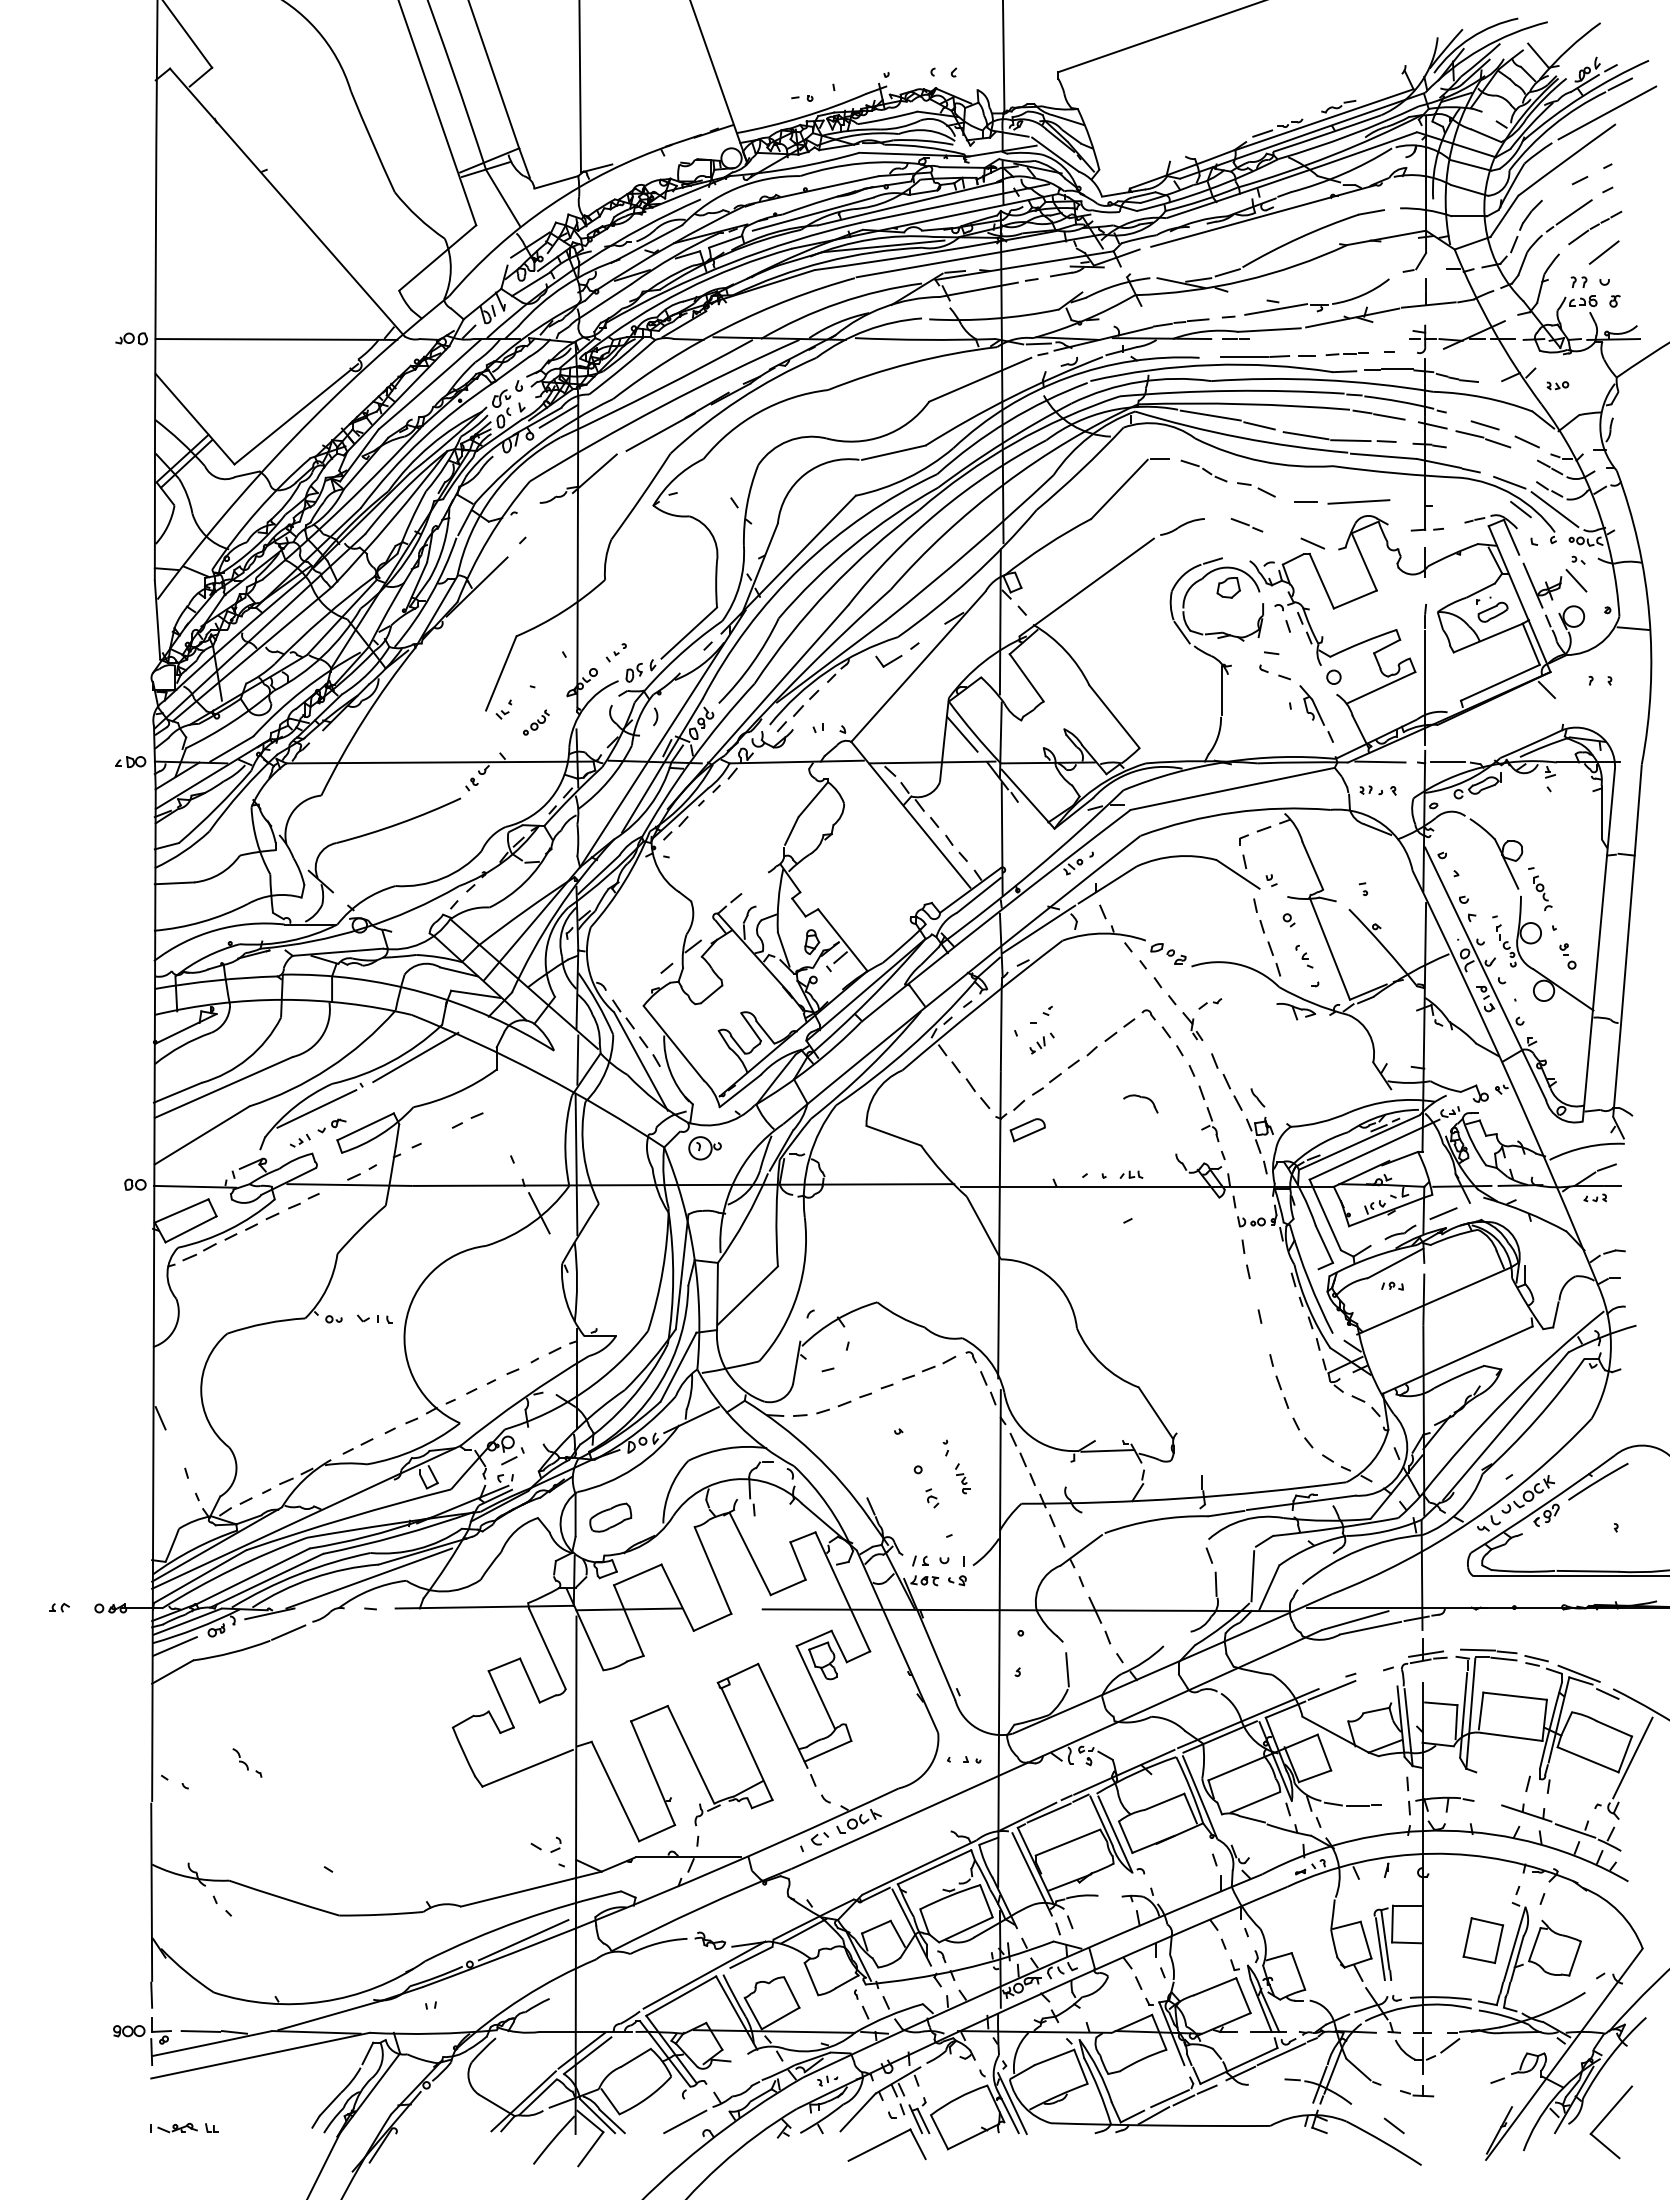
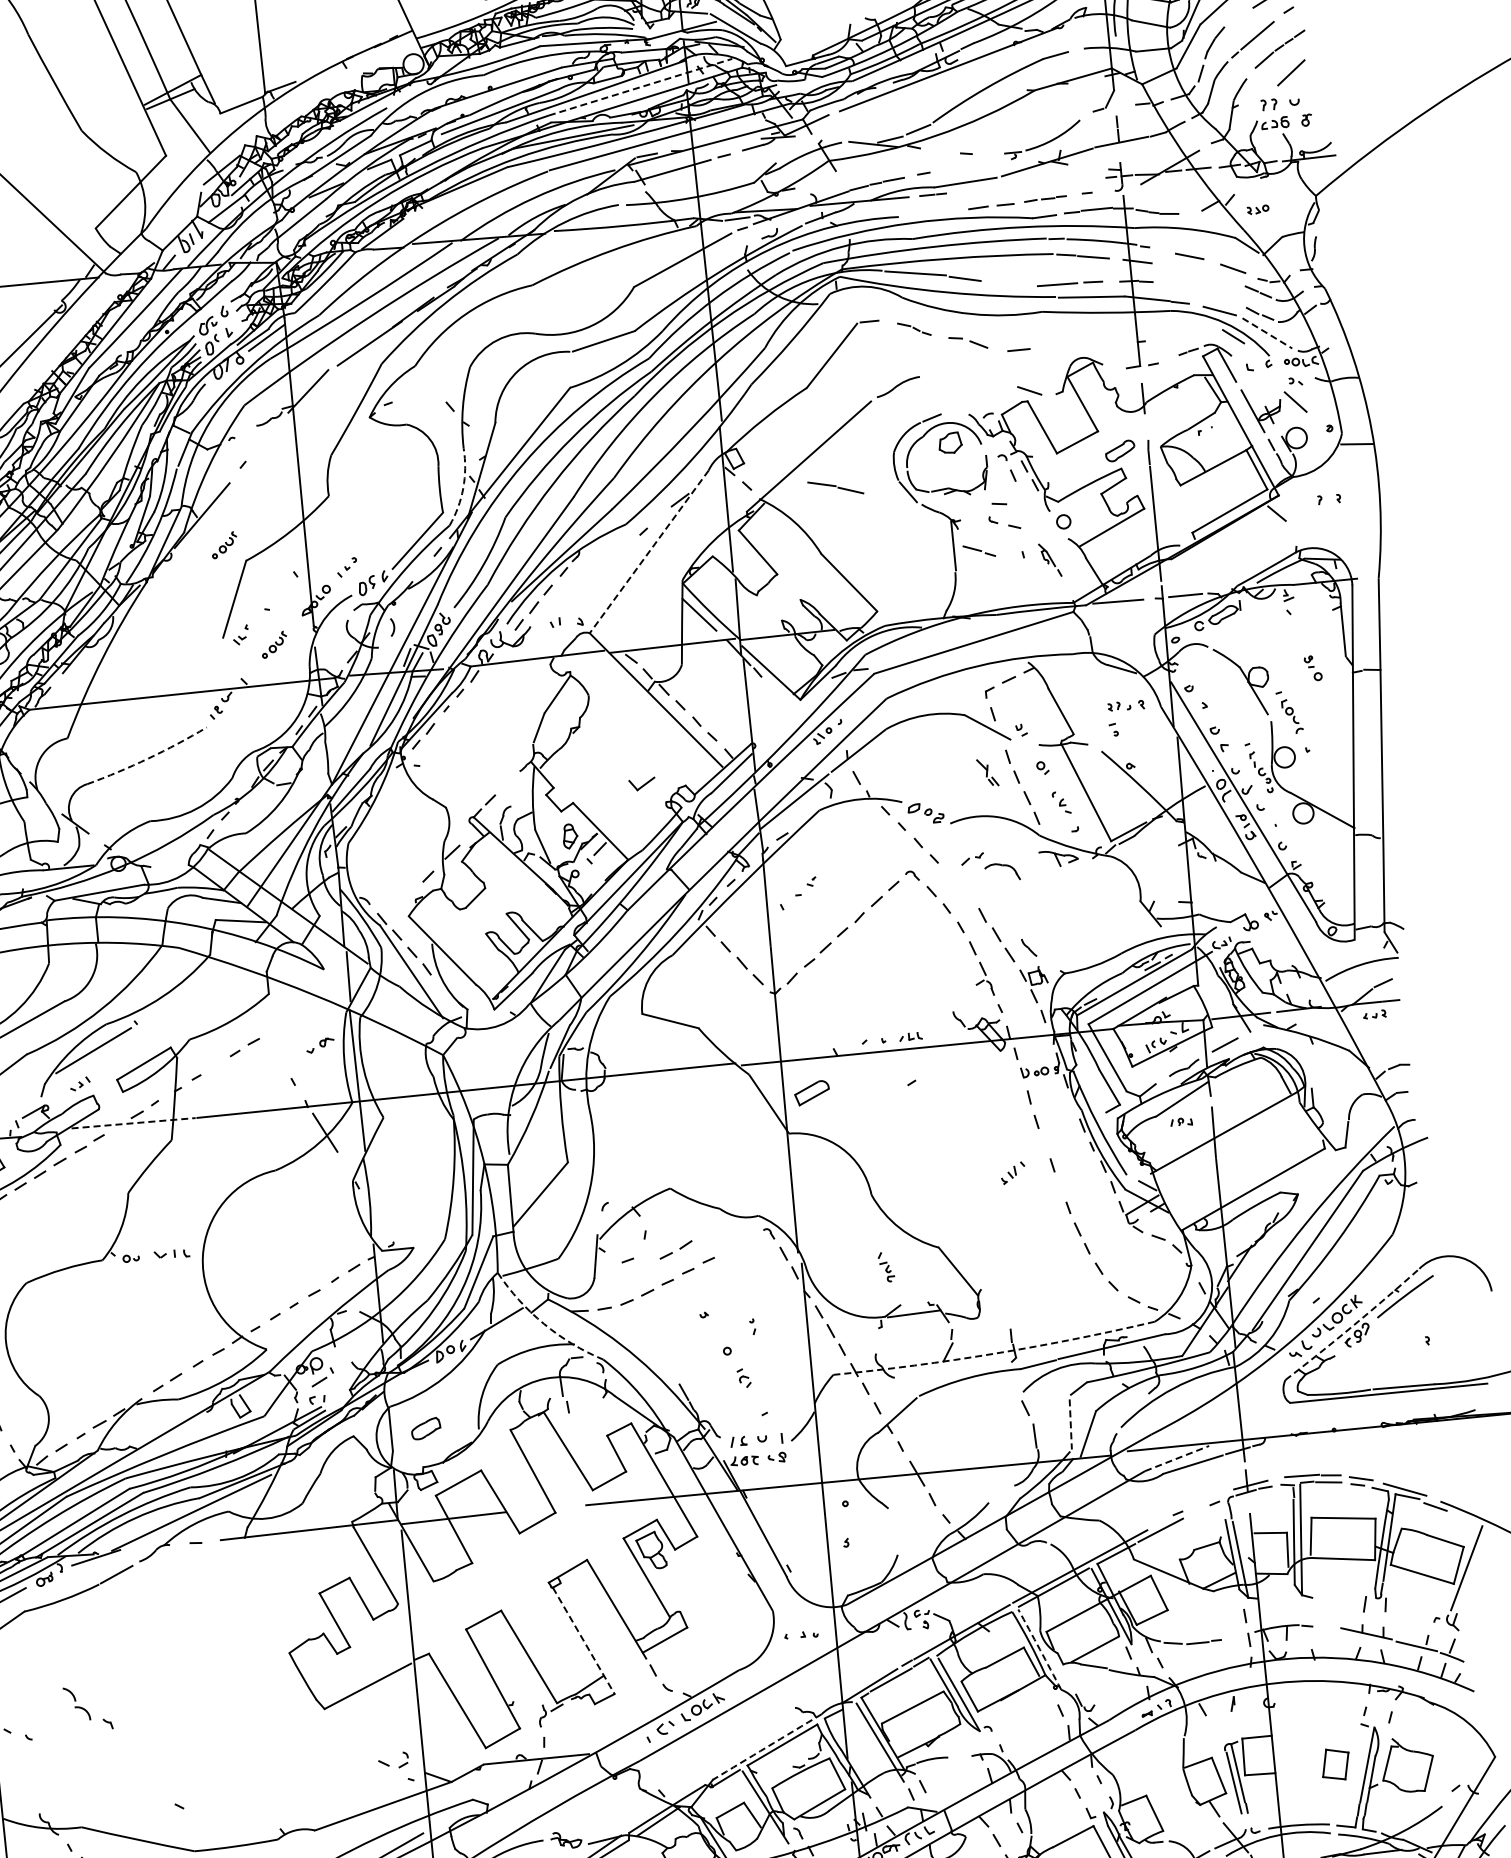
line: (955, 203) -> (640, 87), solid -> dashed
line: (1276, 309) -> (970, 161), removed
line: (1244, 356) -> (943, 211), removed
line: (1305, 435) -> (1011, 284), removed
part: (1483, 439) -> (835, 488), moved
part: (1203, 470) -> (913, 328), size x0.7
line: (1358, 501) -> (1071, 344), removed
line: (1555, 509) -> (1267, 333), solid -> dashed
part: (1246, 525) -> (978, 551), moved
arc: (739, 585) -> (463, 488), solid -> dashed
part: (1492, 611) -> (1119, 450), moved
part: (496, 618) -> (224, 545), added
part: (888, 660) -> (641, 783), moved
line: (918, 666) -> (649, 551), solid -> dashed
part: (1316, 713) -> (1049, 559), size x0.6
part: (1377, 790) -> (1125, 705), moved
arc: (399, 823) -> (148, 758), solid -> dashed
part: (1567, 956) -> (1312, 668), moved
part: (1192, 1026) -> (987, 772), moved
part: (1041, 1043) -> (1012, 1173), moved
line: (415, 1057) -> (186, 989), removed
part: (1140, 1103) -> (1002, 871), moved
part: (331, 1125) -> (319, 1045), moved
part: (1027, 1130) -> (811, 1093), moved
part: (704, 1148) -> (483, 1052), removed
line: (350, 1185) -> (134, 1123), solid -> dashed
part: (939, 1363) -> (676, 1249), moved
arc: (738, 1424) -> (544, 1323), solid -> dashed
part: (962, 1478) -> (886, 1266), moved
arc: (1184, 1498) -> (995, 1353), solid -> dashed
arc: (1543, 1505) -> (1353, 1325), solid -> dashed
part: (610, 1517) -> (425, 1428), size x0.7
line: (1252, 1576) -> (1070, 1424), solid -> dashed
line: (1355, 1620) -> (1177, 1458), solid -> dashed
line: (1067, 1669) -> (895, 1535), removed
line: (747, 1744) -> (584, 1641), solid -> dashed
part: (247, 1762) -> (88, 1707), size x1.6
arc: (1200, 1797) -> (1040, 1649), solid -> dashed
arc: (919, 1867) -> (767, 1746), solid -> dashed
part: (1483, 1940) -> (1335, 1764), size x0.7

